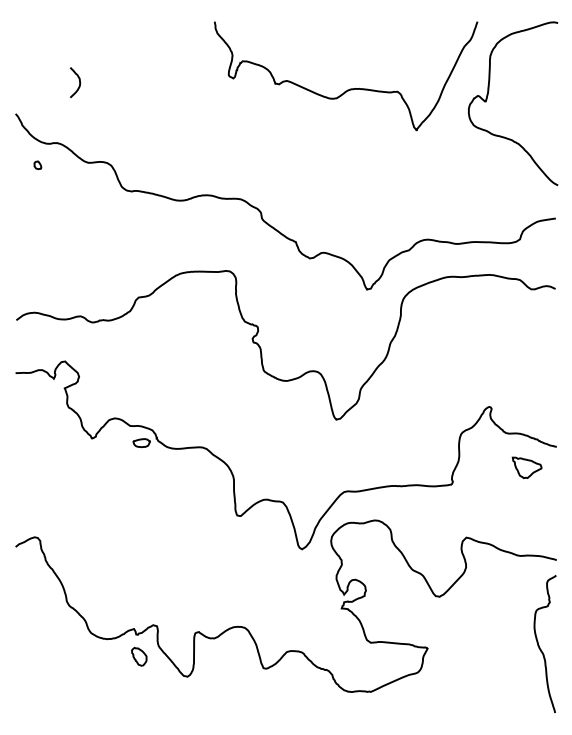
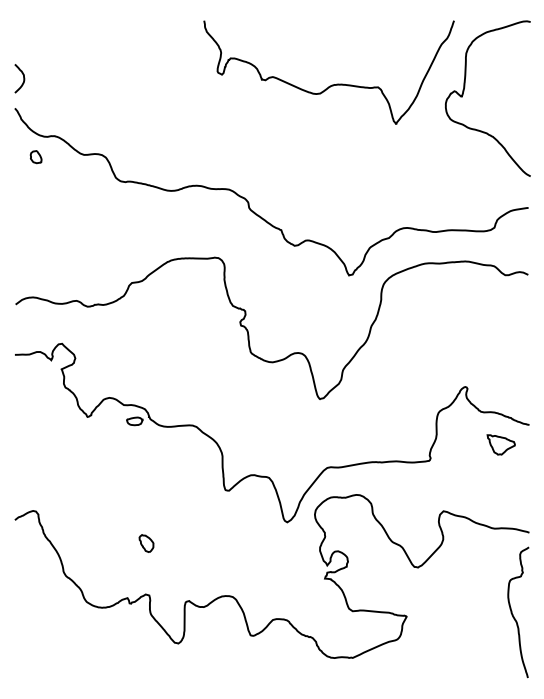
curve: (79, 82) -> (23, 78), moved
part: (37, 165) -> (35, 157), size x1.67
part: (139, 656) -> (146, 543), moved

